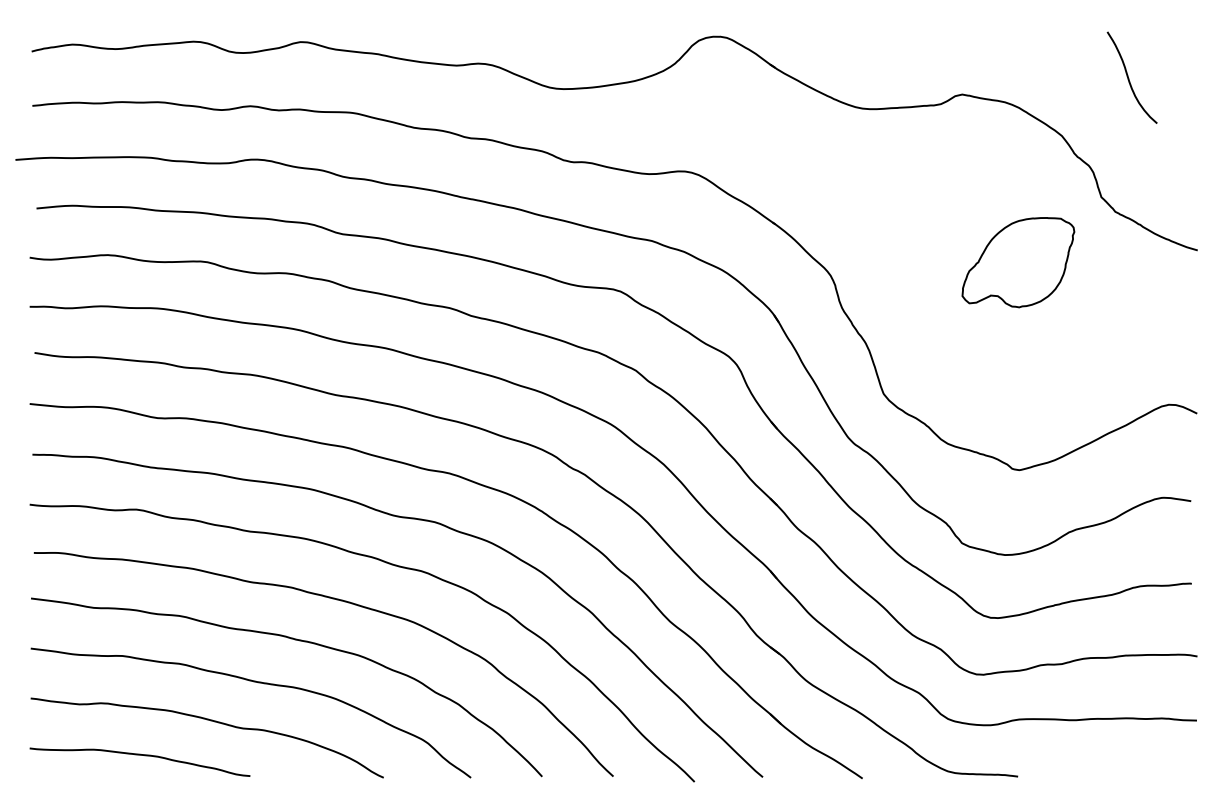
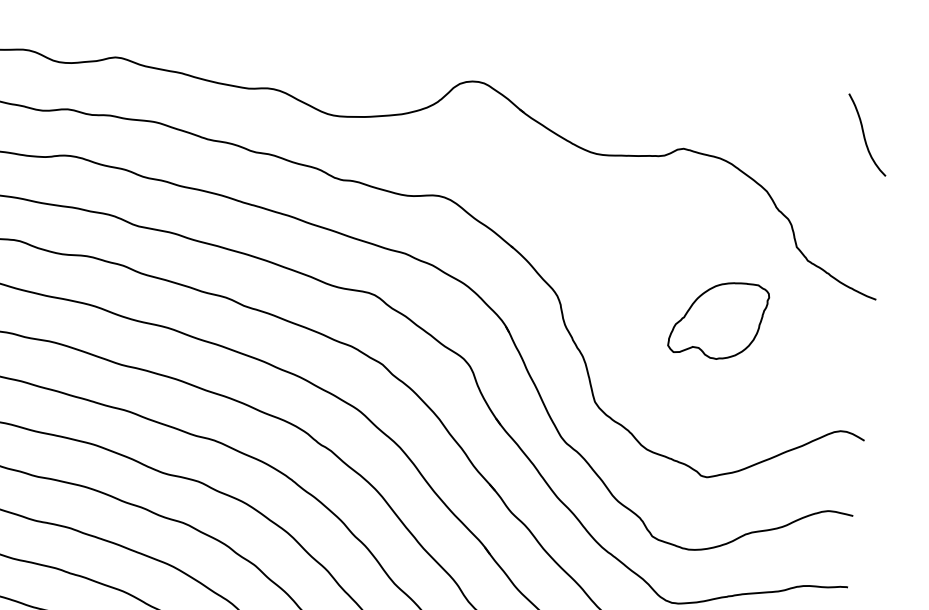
curve: (1129, 78) -> (864, 135), moved
part: (1018, 262) -> (718, 320), moved

